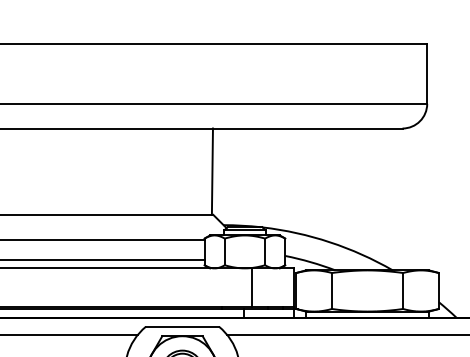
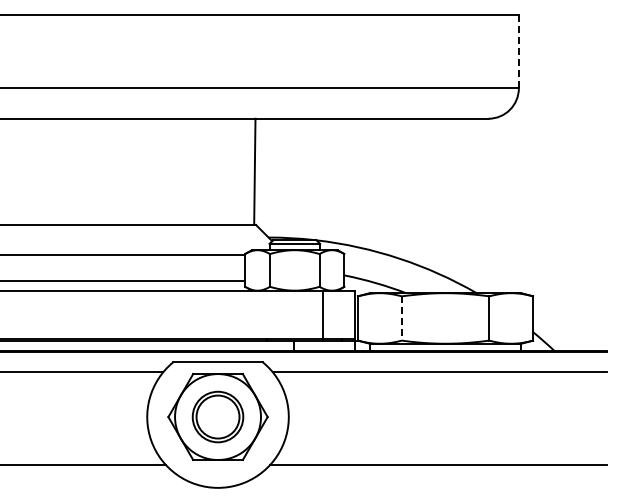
line: (426, 73) -> (518, 51), solid -> dashed
line: (252, 287) -> (322, 314), moved
line: (331, 291) -> (401, 318), solid -> dashed

